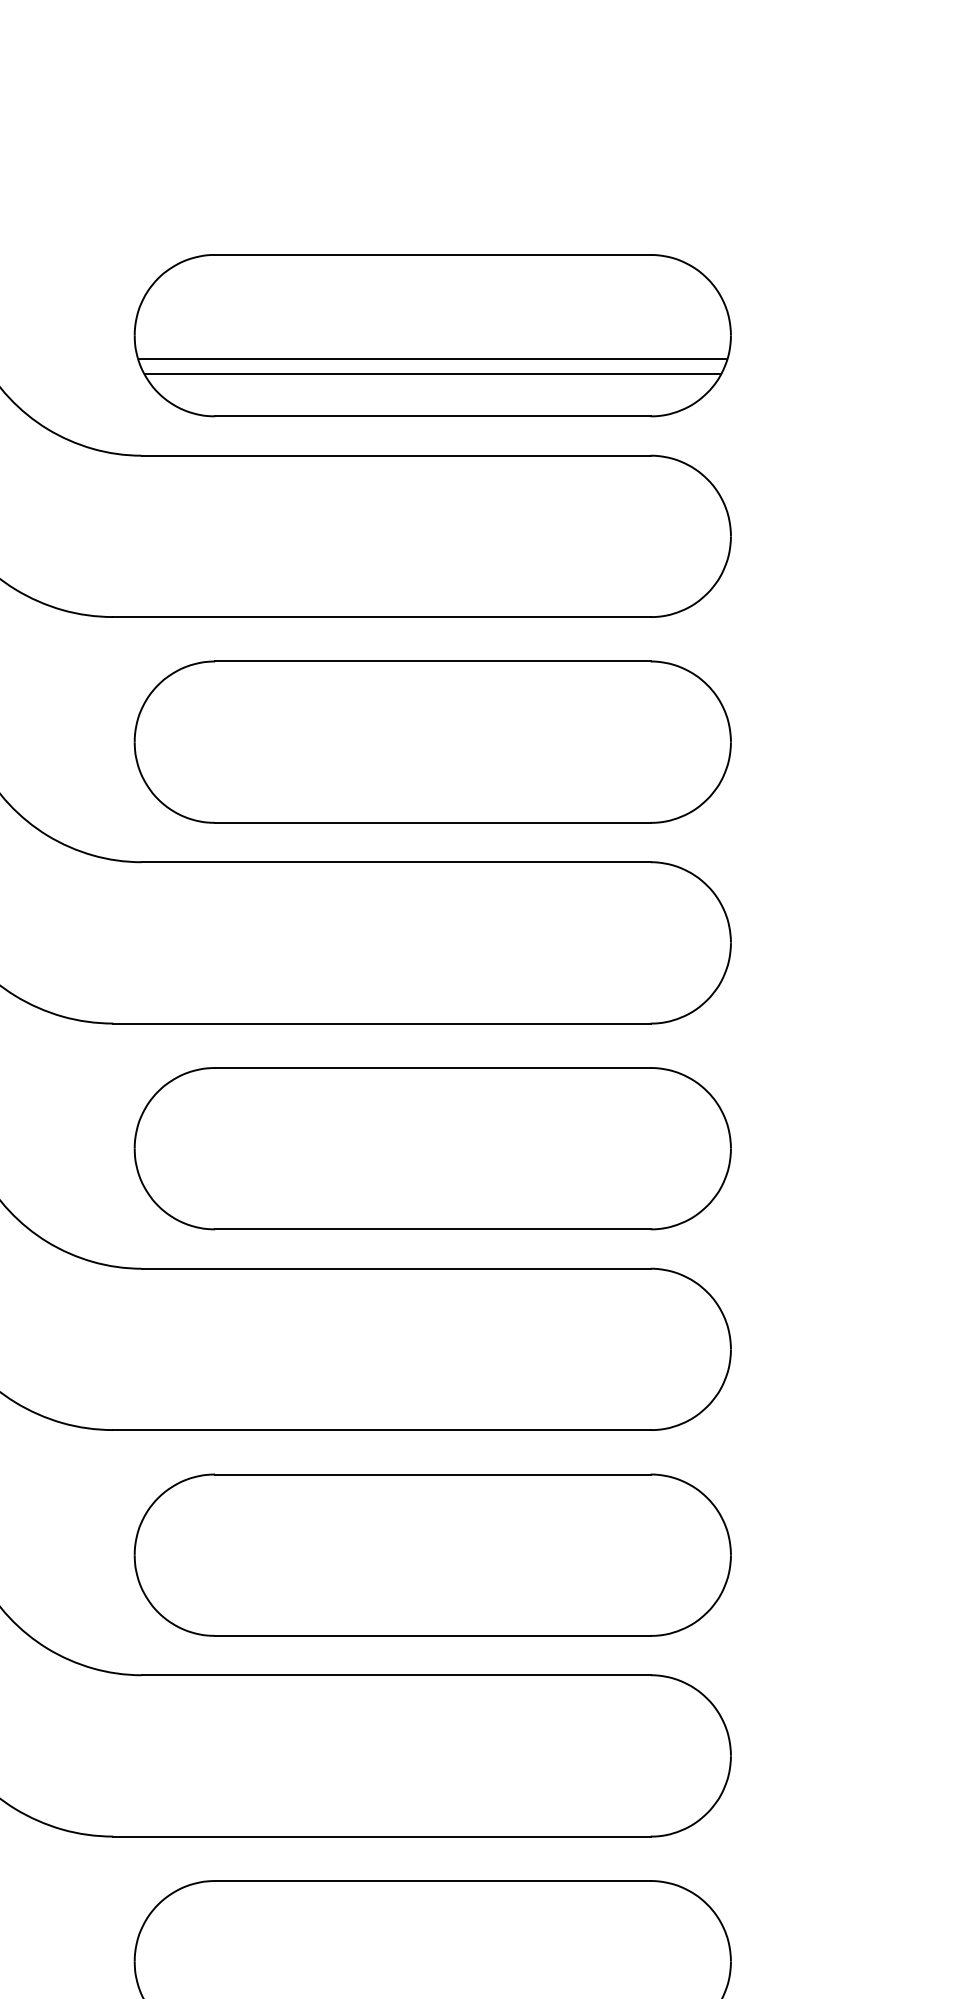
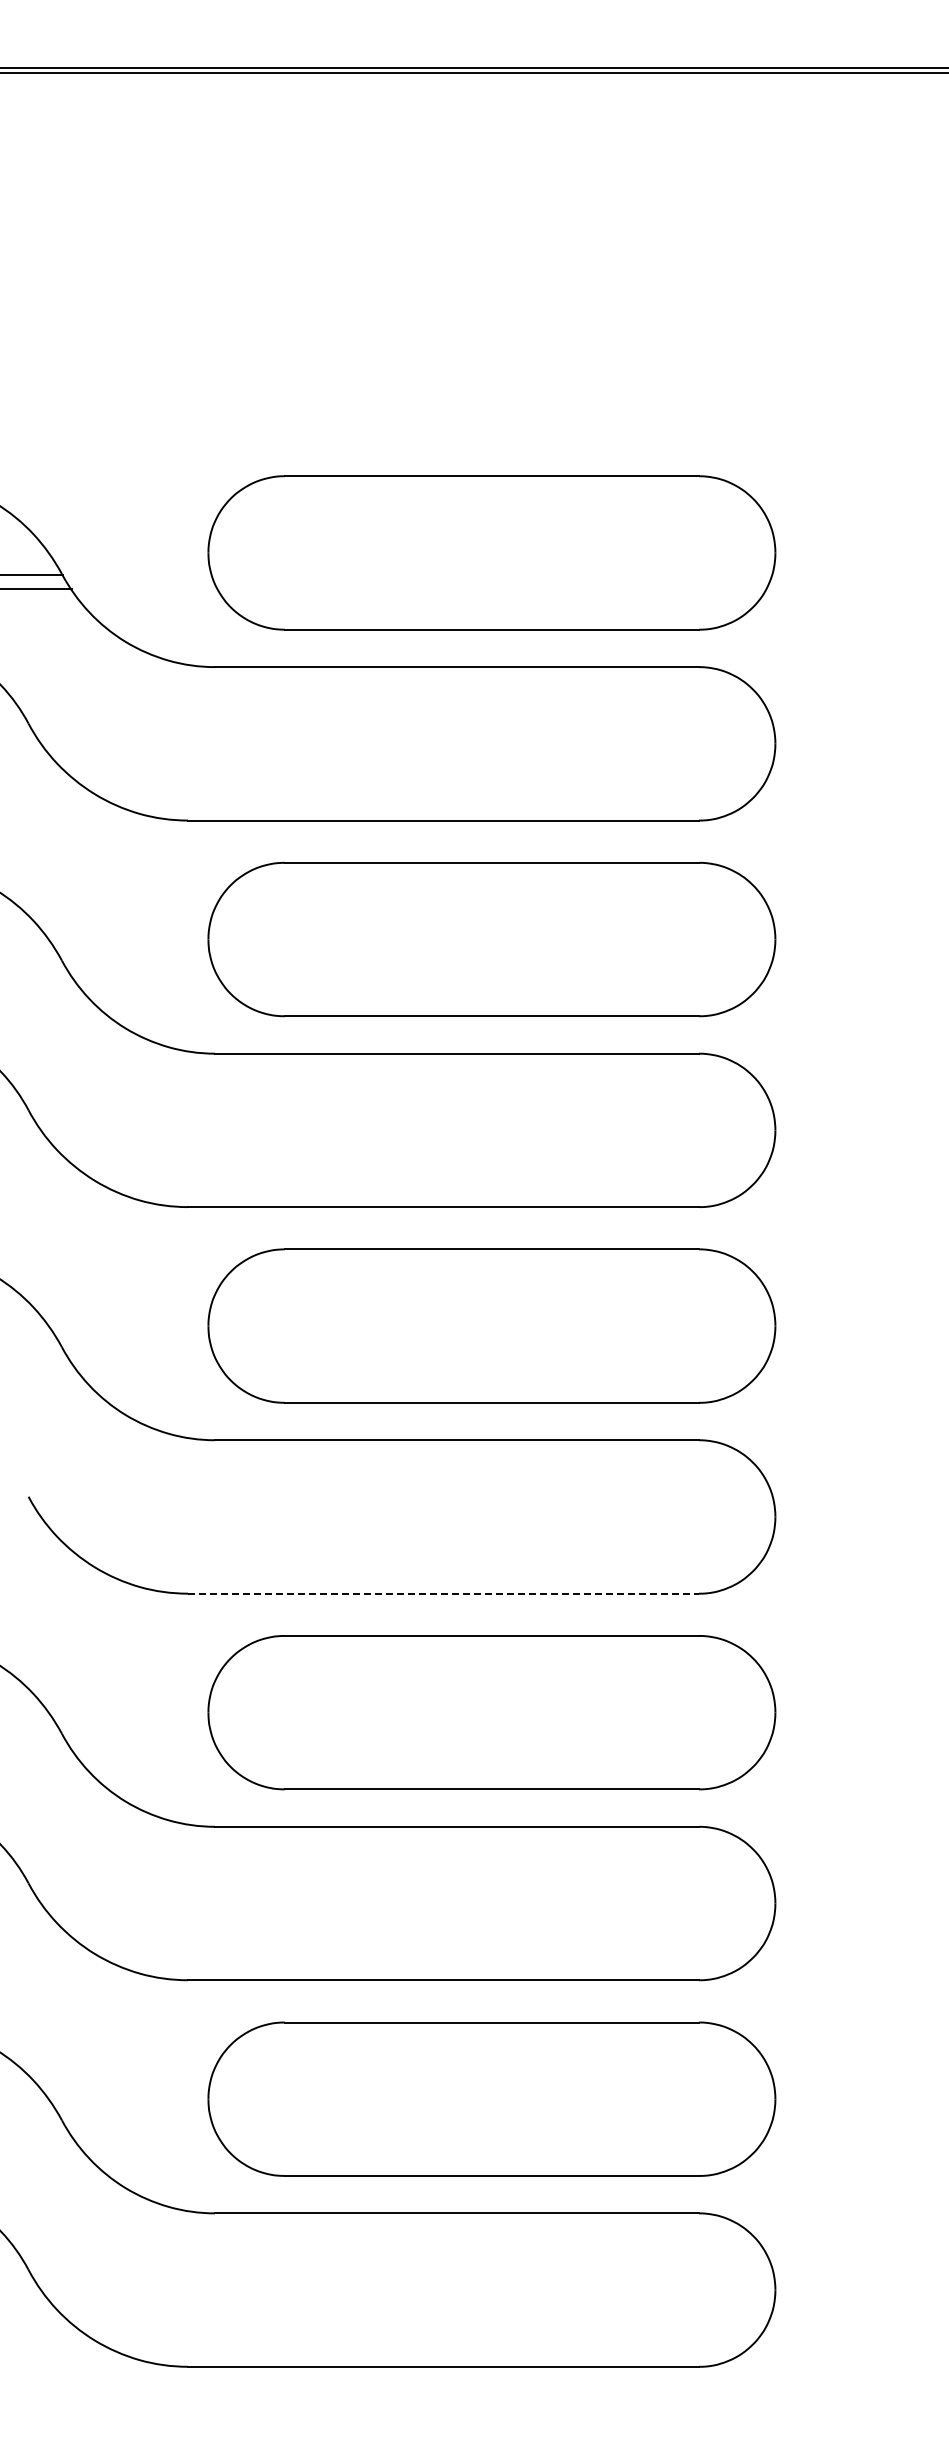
line: (432, 359) -> (491, 575), removed
line: (432, 374) -> (491, 589), removed
line: (381, 1429) -> (443, 1593), solid -> dashed

